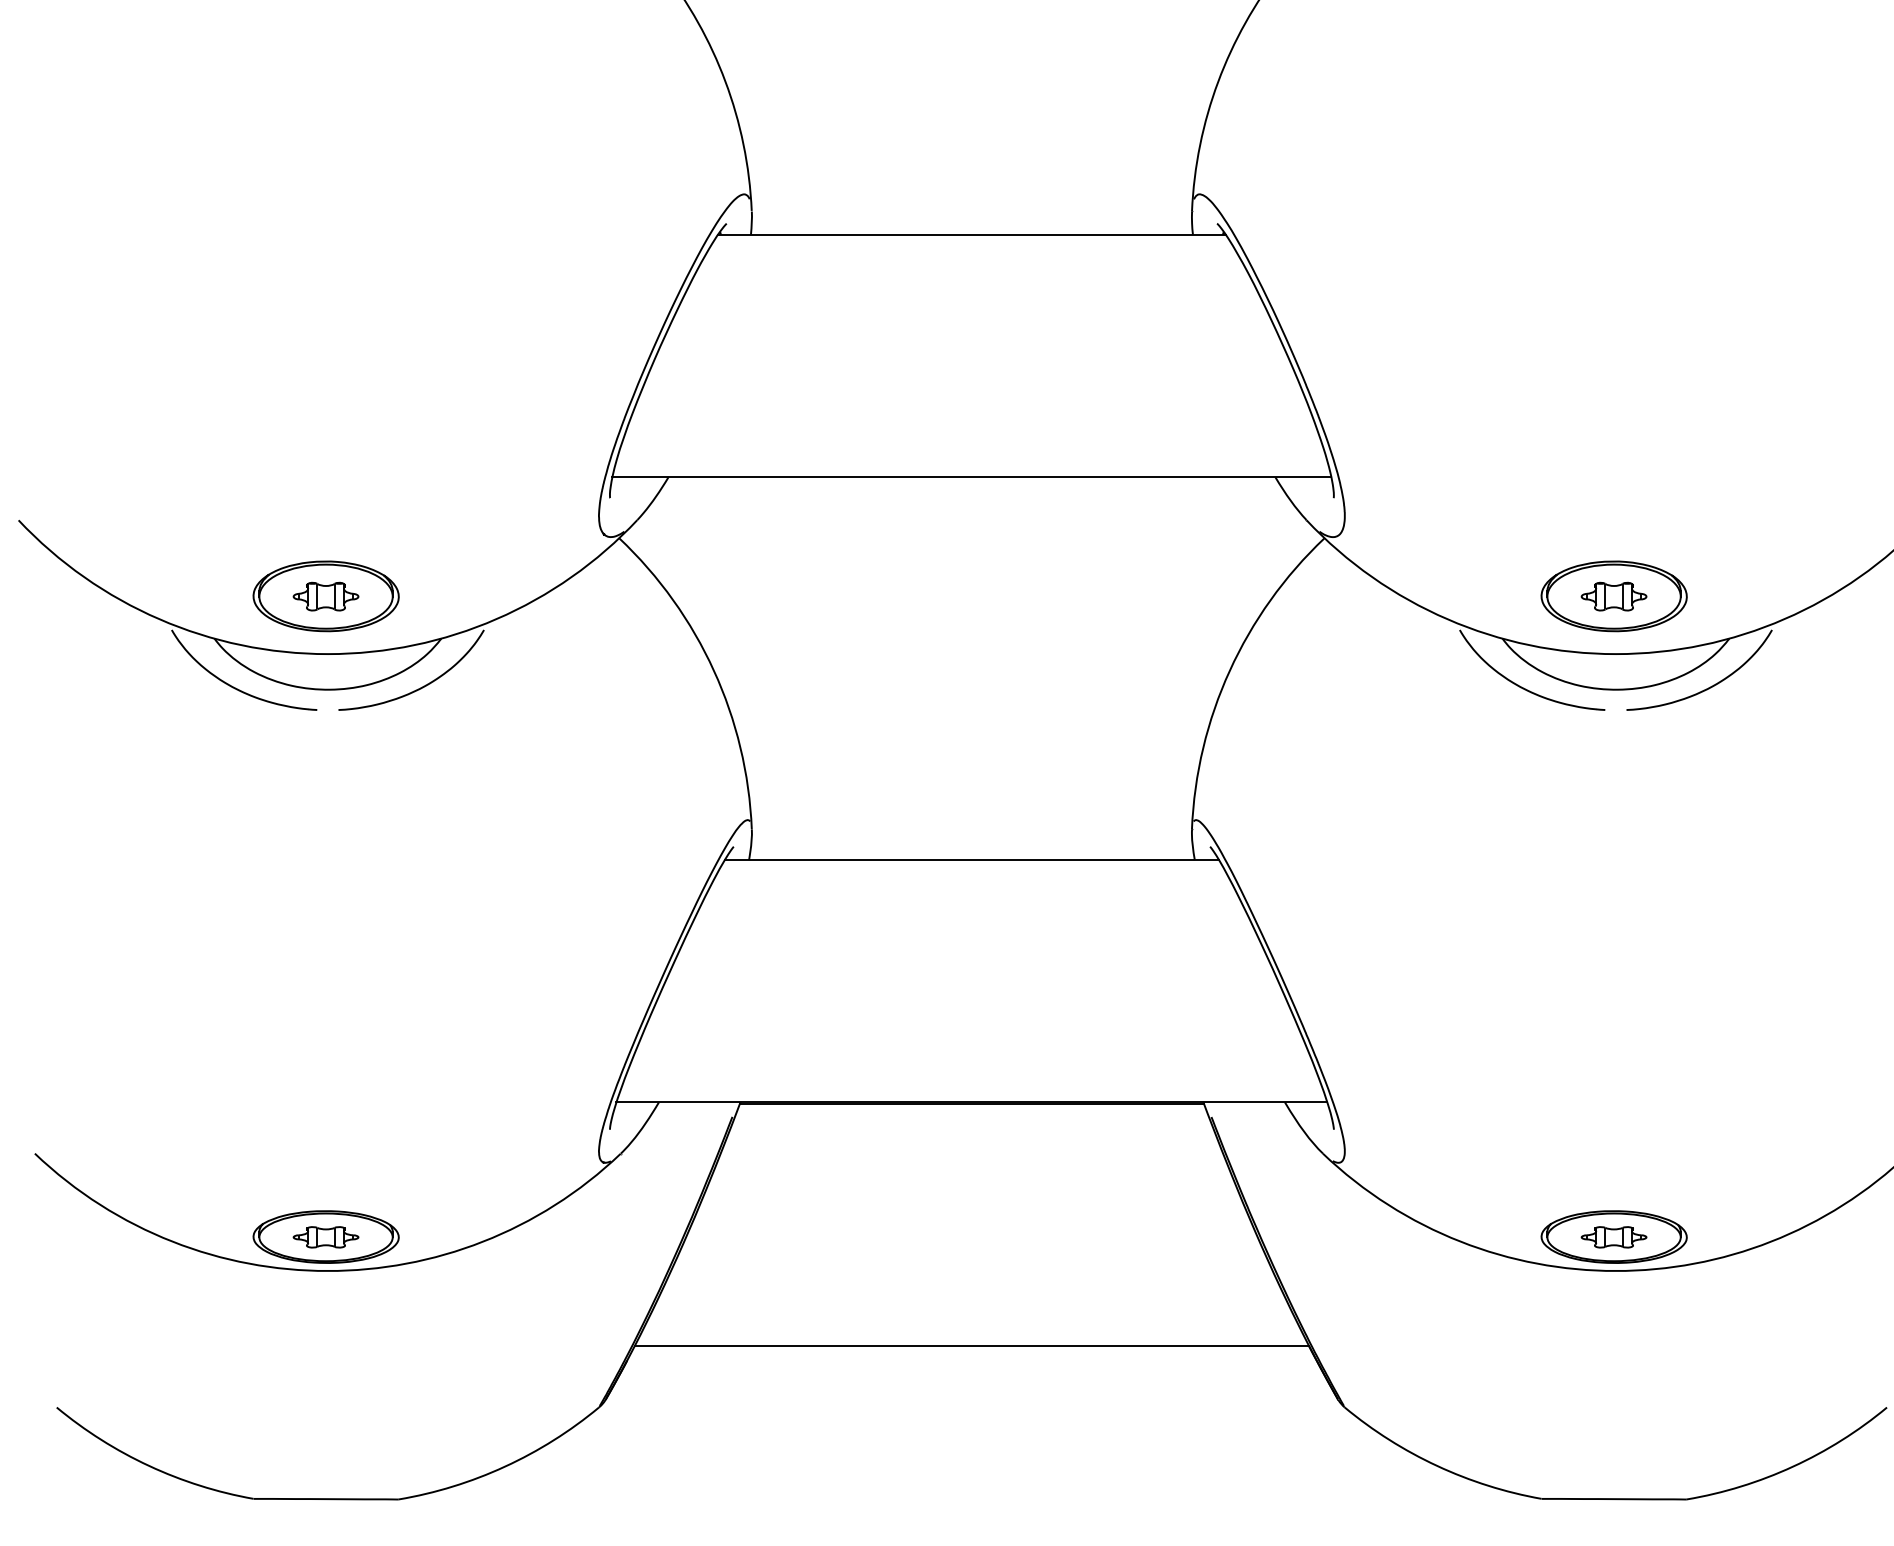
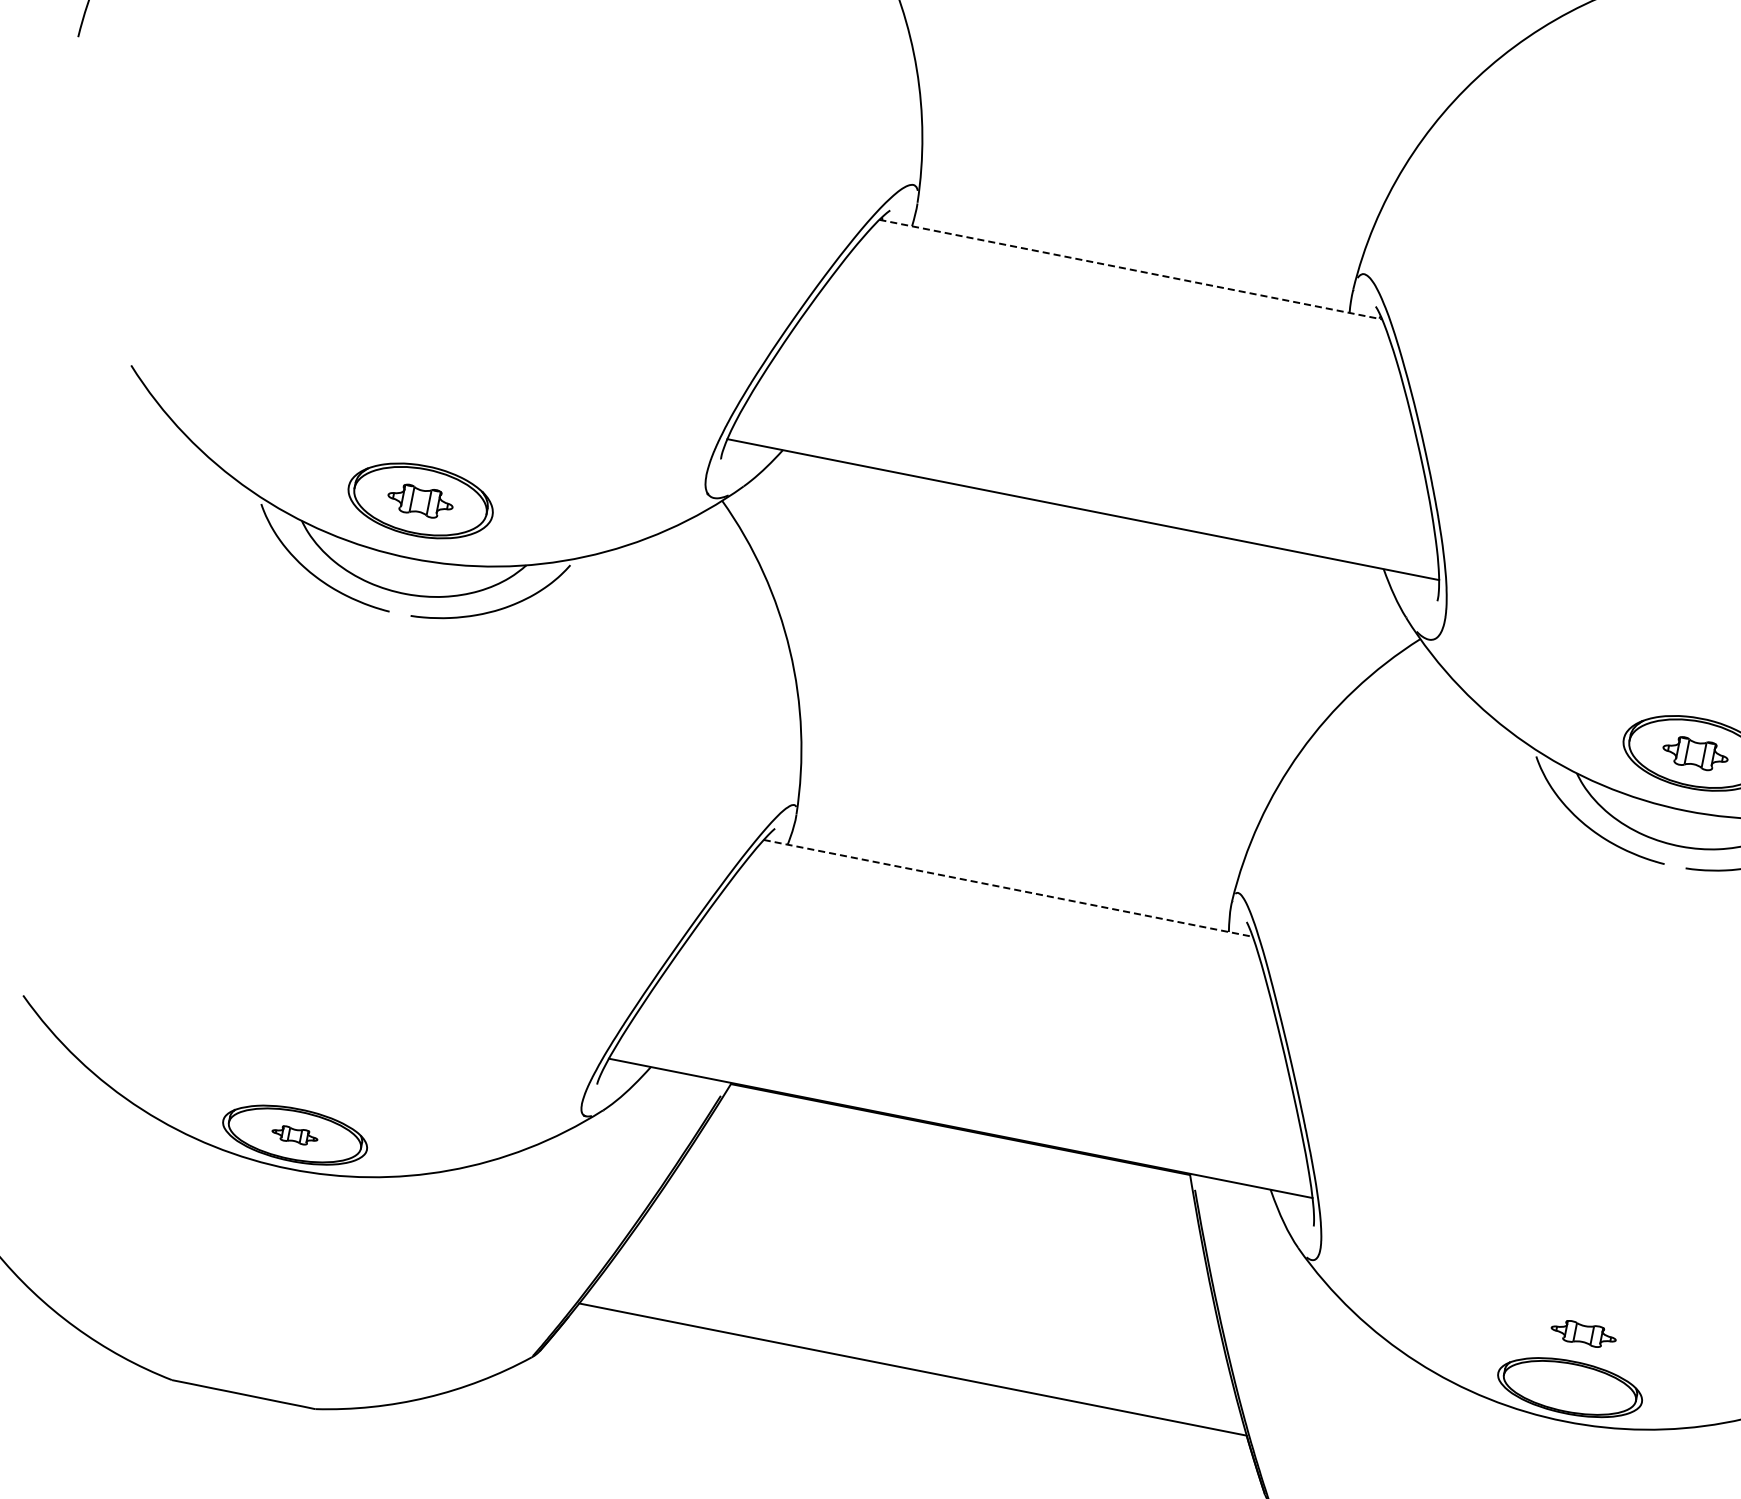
line: (971, 234) -> (1130, 269), solid -> dashed
line: (972, 859) -> (1008, 888), solid -> dashed
part: (325, 1237) -> (294, 1135), size x0.7
part: (1613, 1237) -> (1583, 1334), moved

